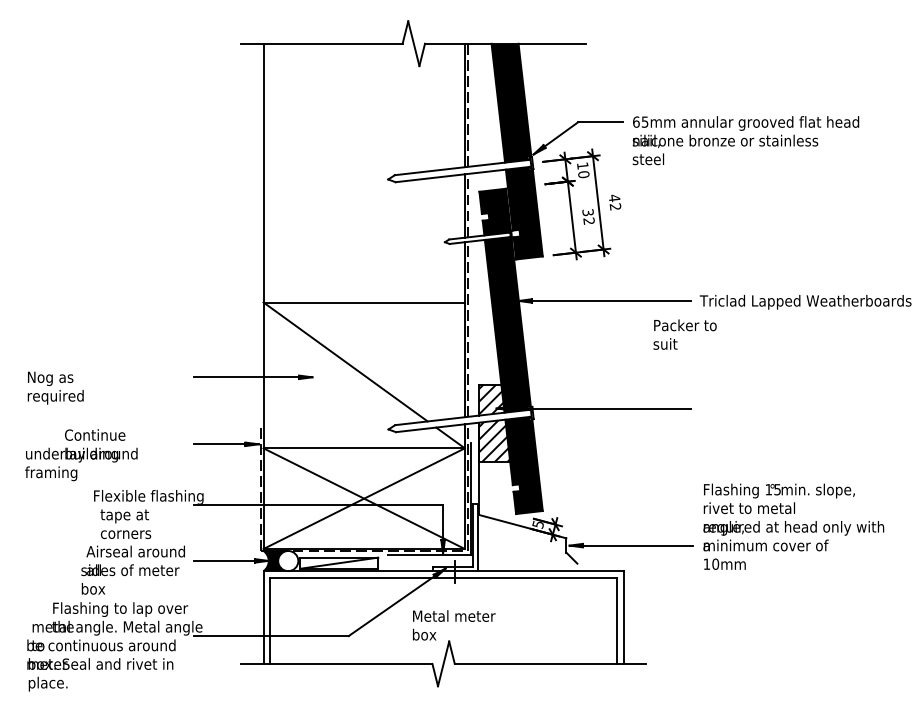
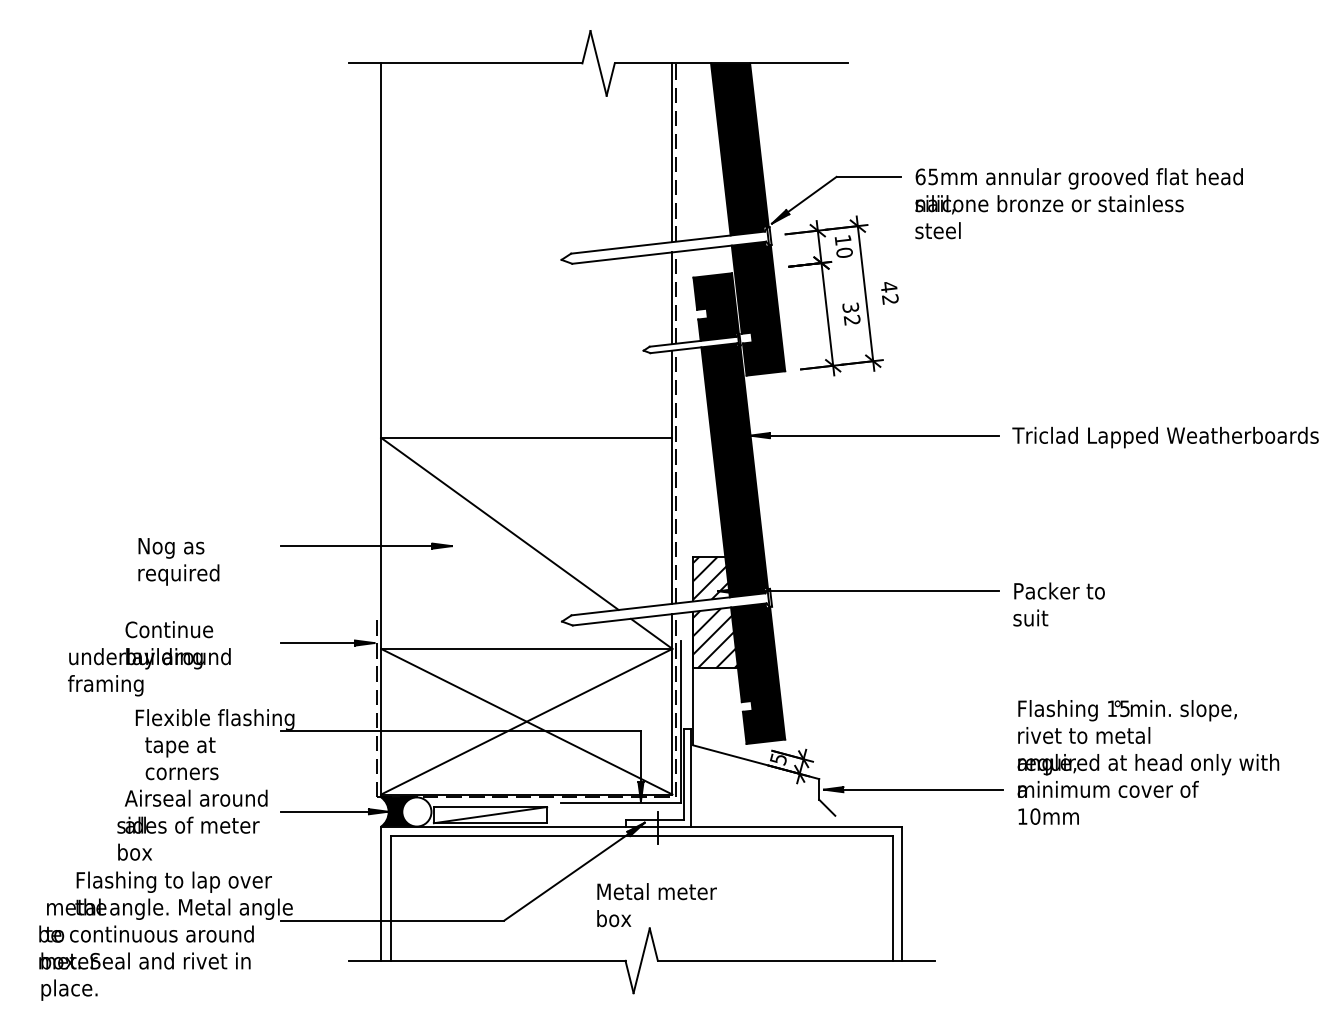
text: (684, 334) -> (1058, 604), moved
text: (55, 387) -> (178, 560), moved
text: (81, 455) -> (149, 659), moved

